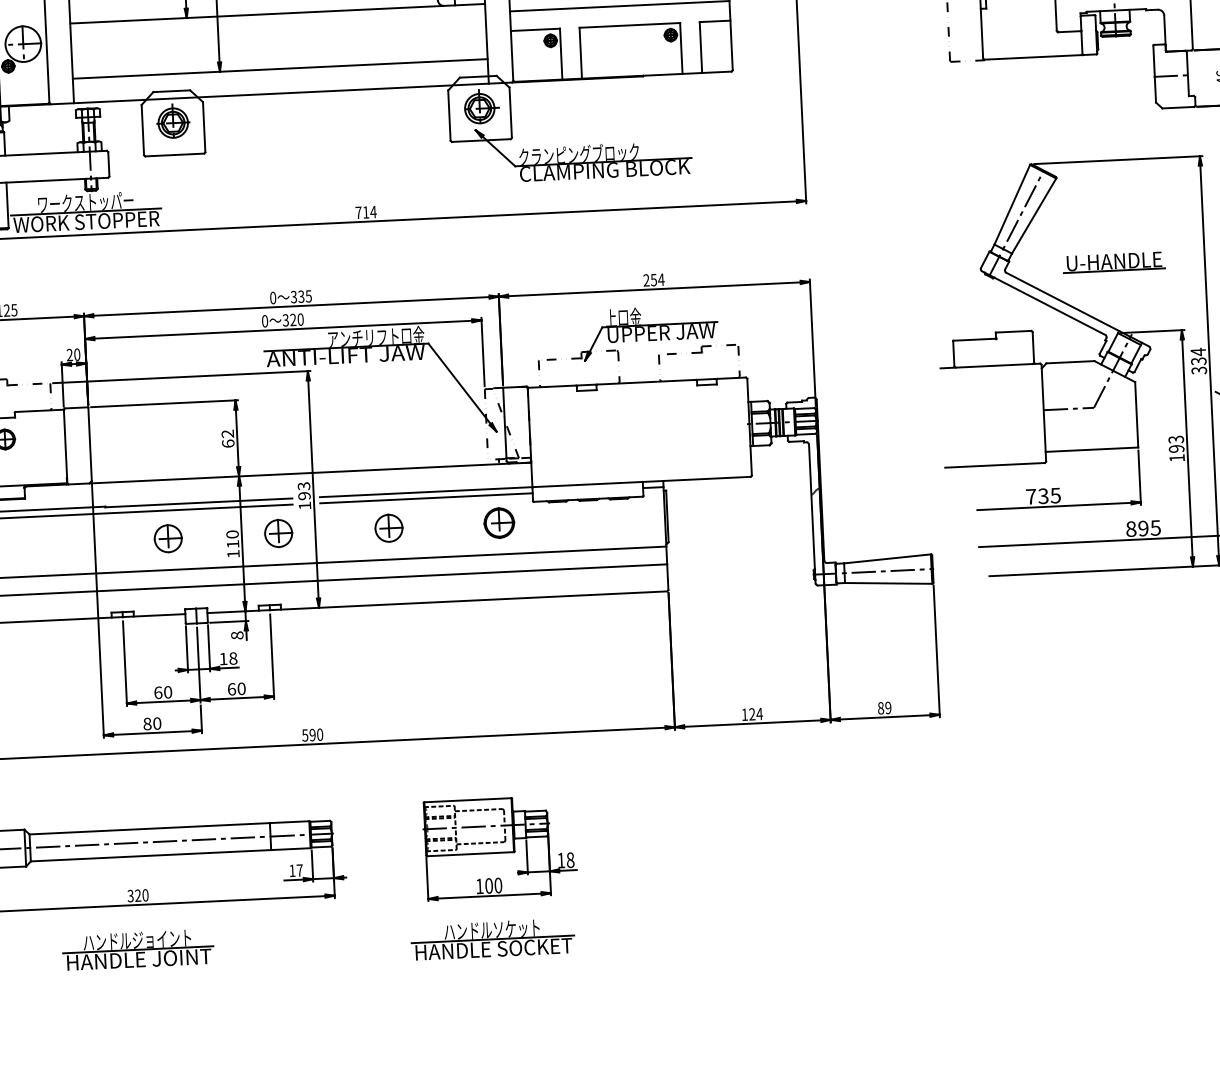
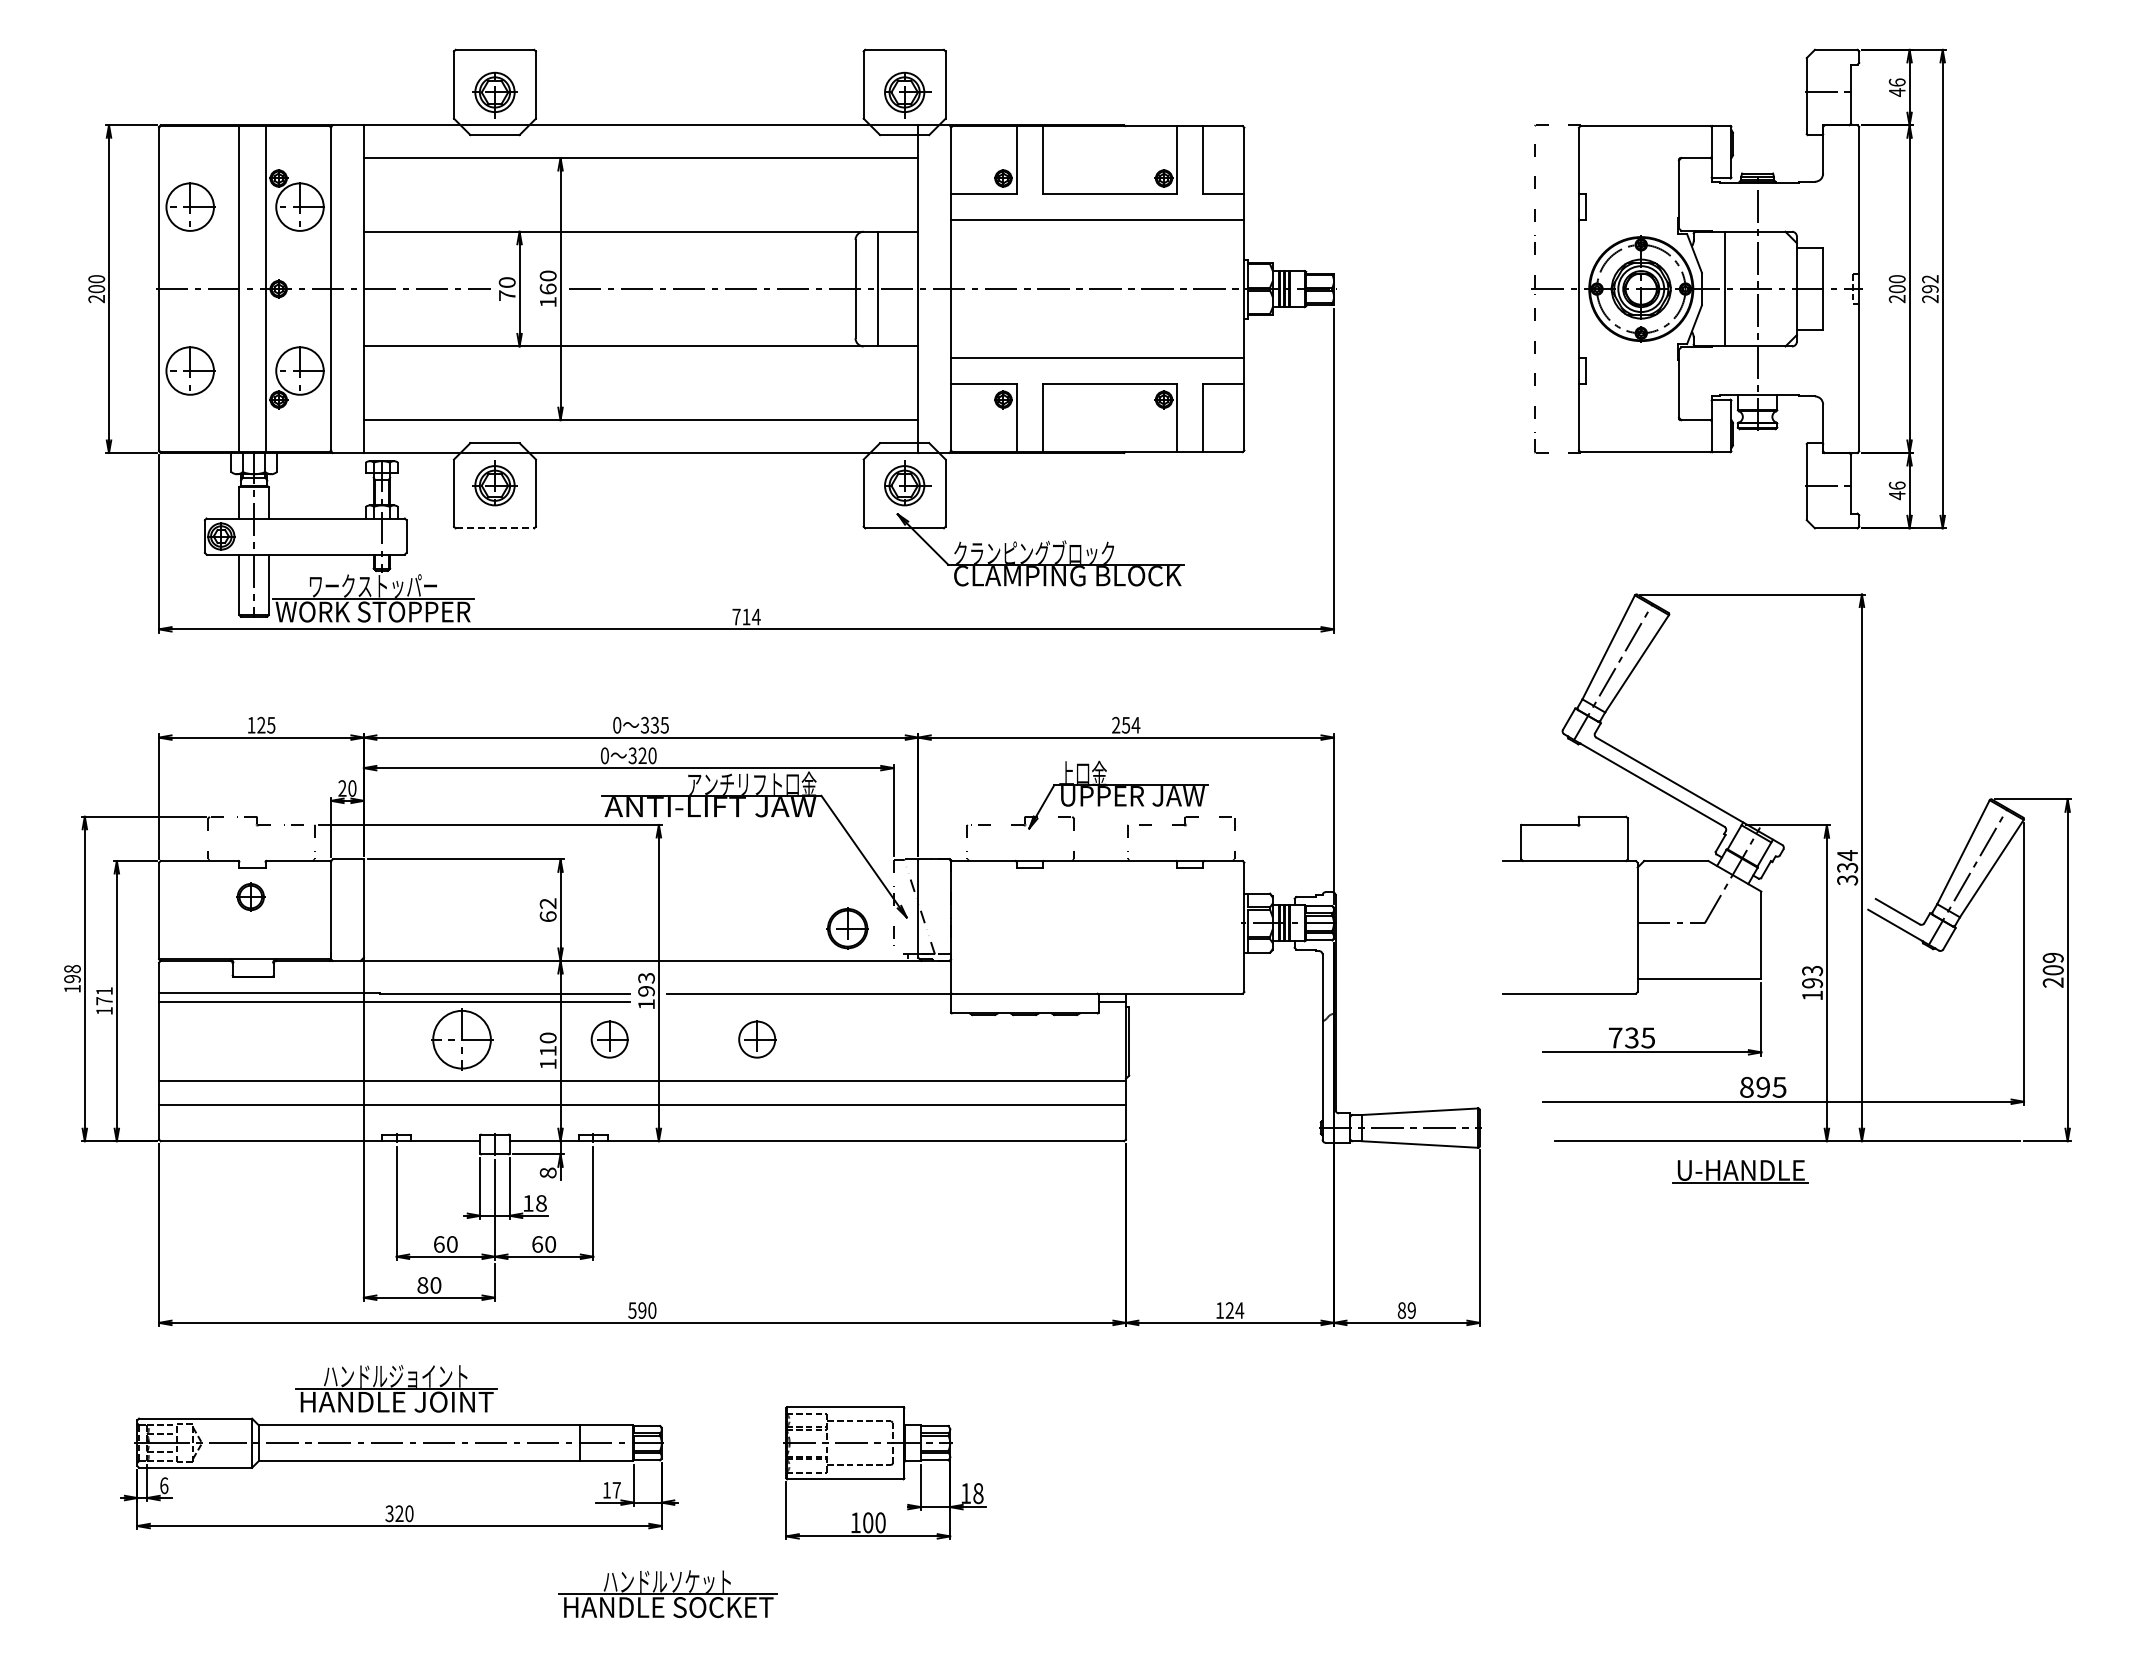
line: (175, 155) -> (495, 528), solid -> dashed
part: (1113, 262) -> (1740, 1171), moved
line: (426, 497) -> (809, 1001), removed
part: (499, 523) -> (847, 928), moved
part: (168, 538) -> (462, 1039), size x1.6
part: (492, 938) -> (667, 1593), moved
part: (138, 949) -> (396, 1388), moved

